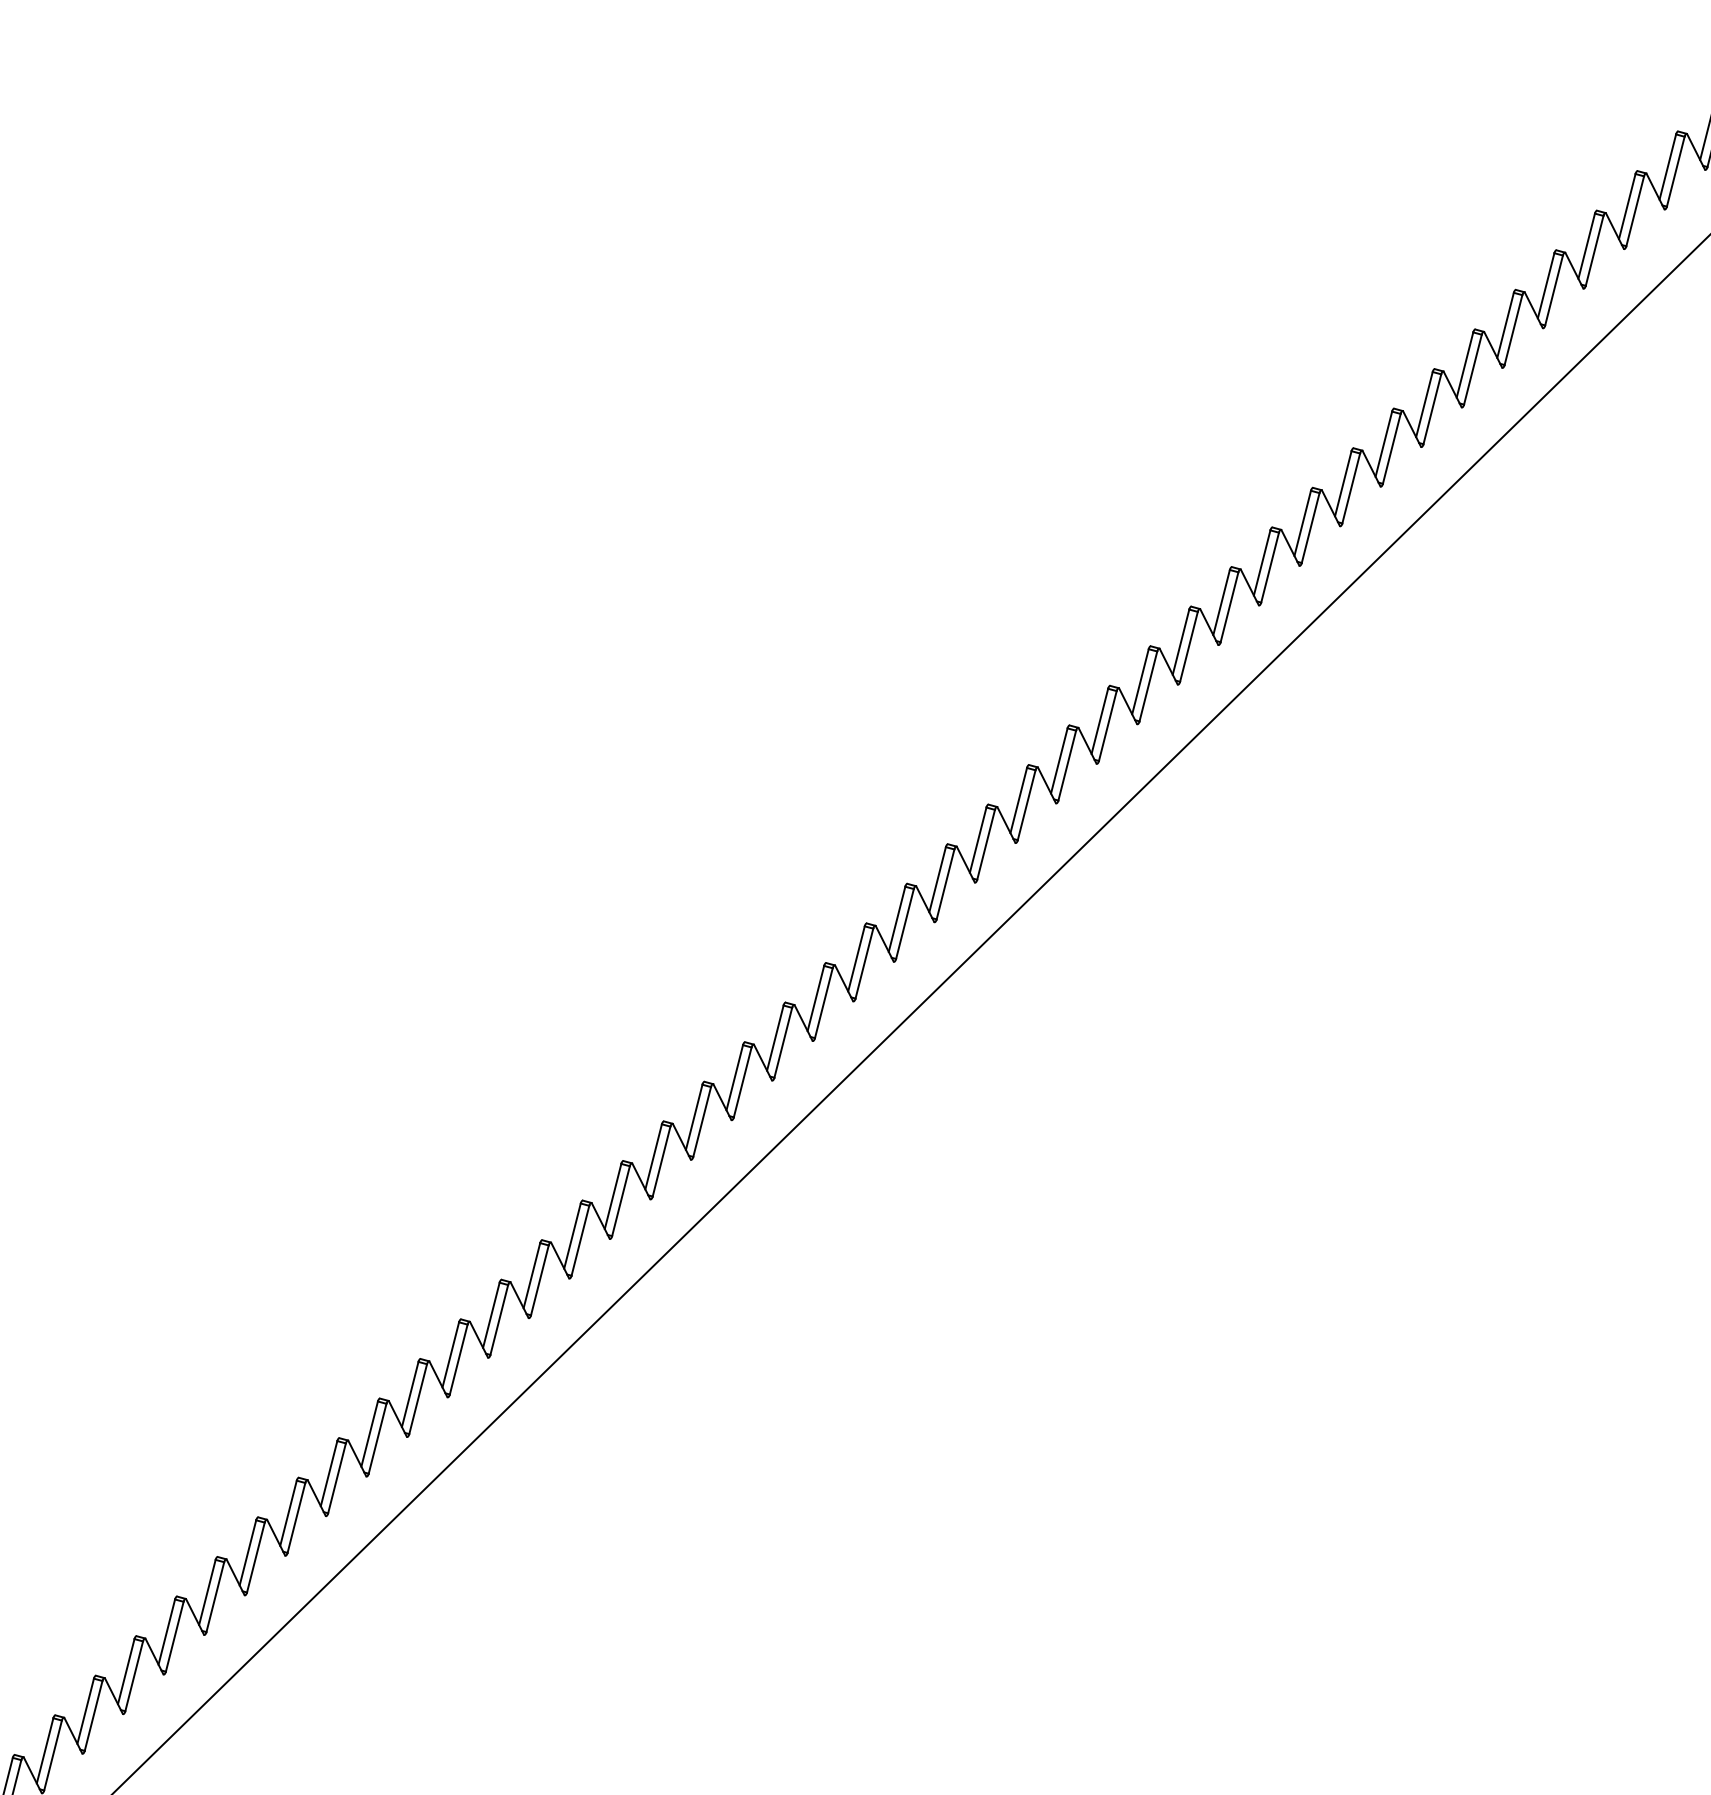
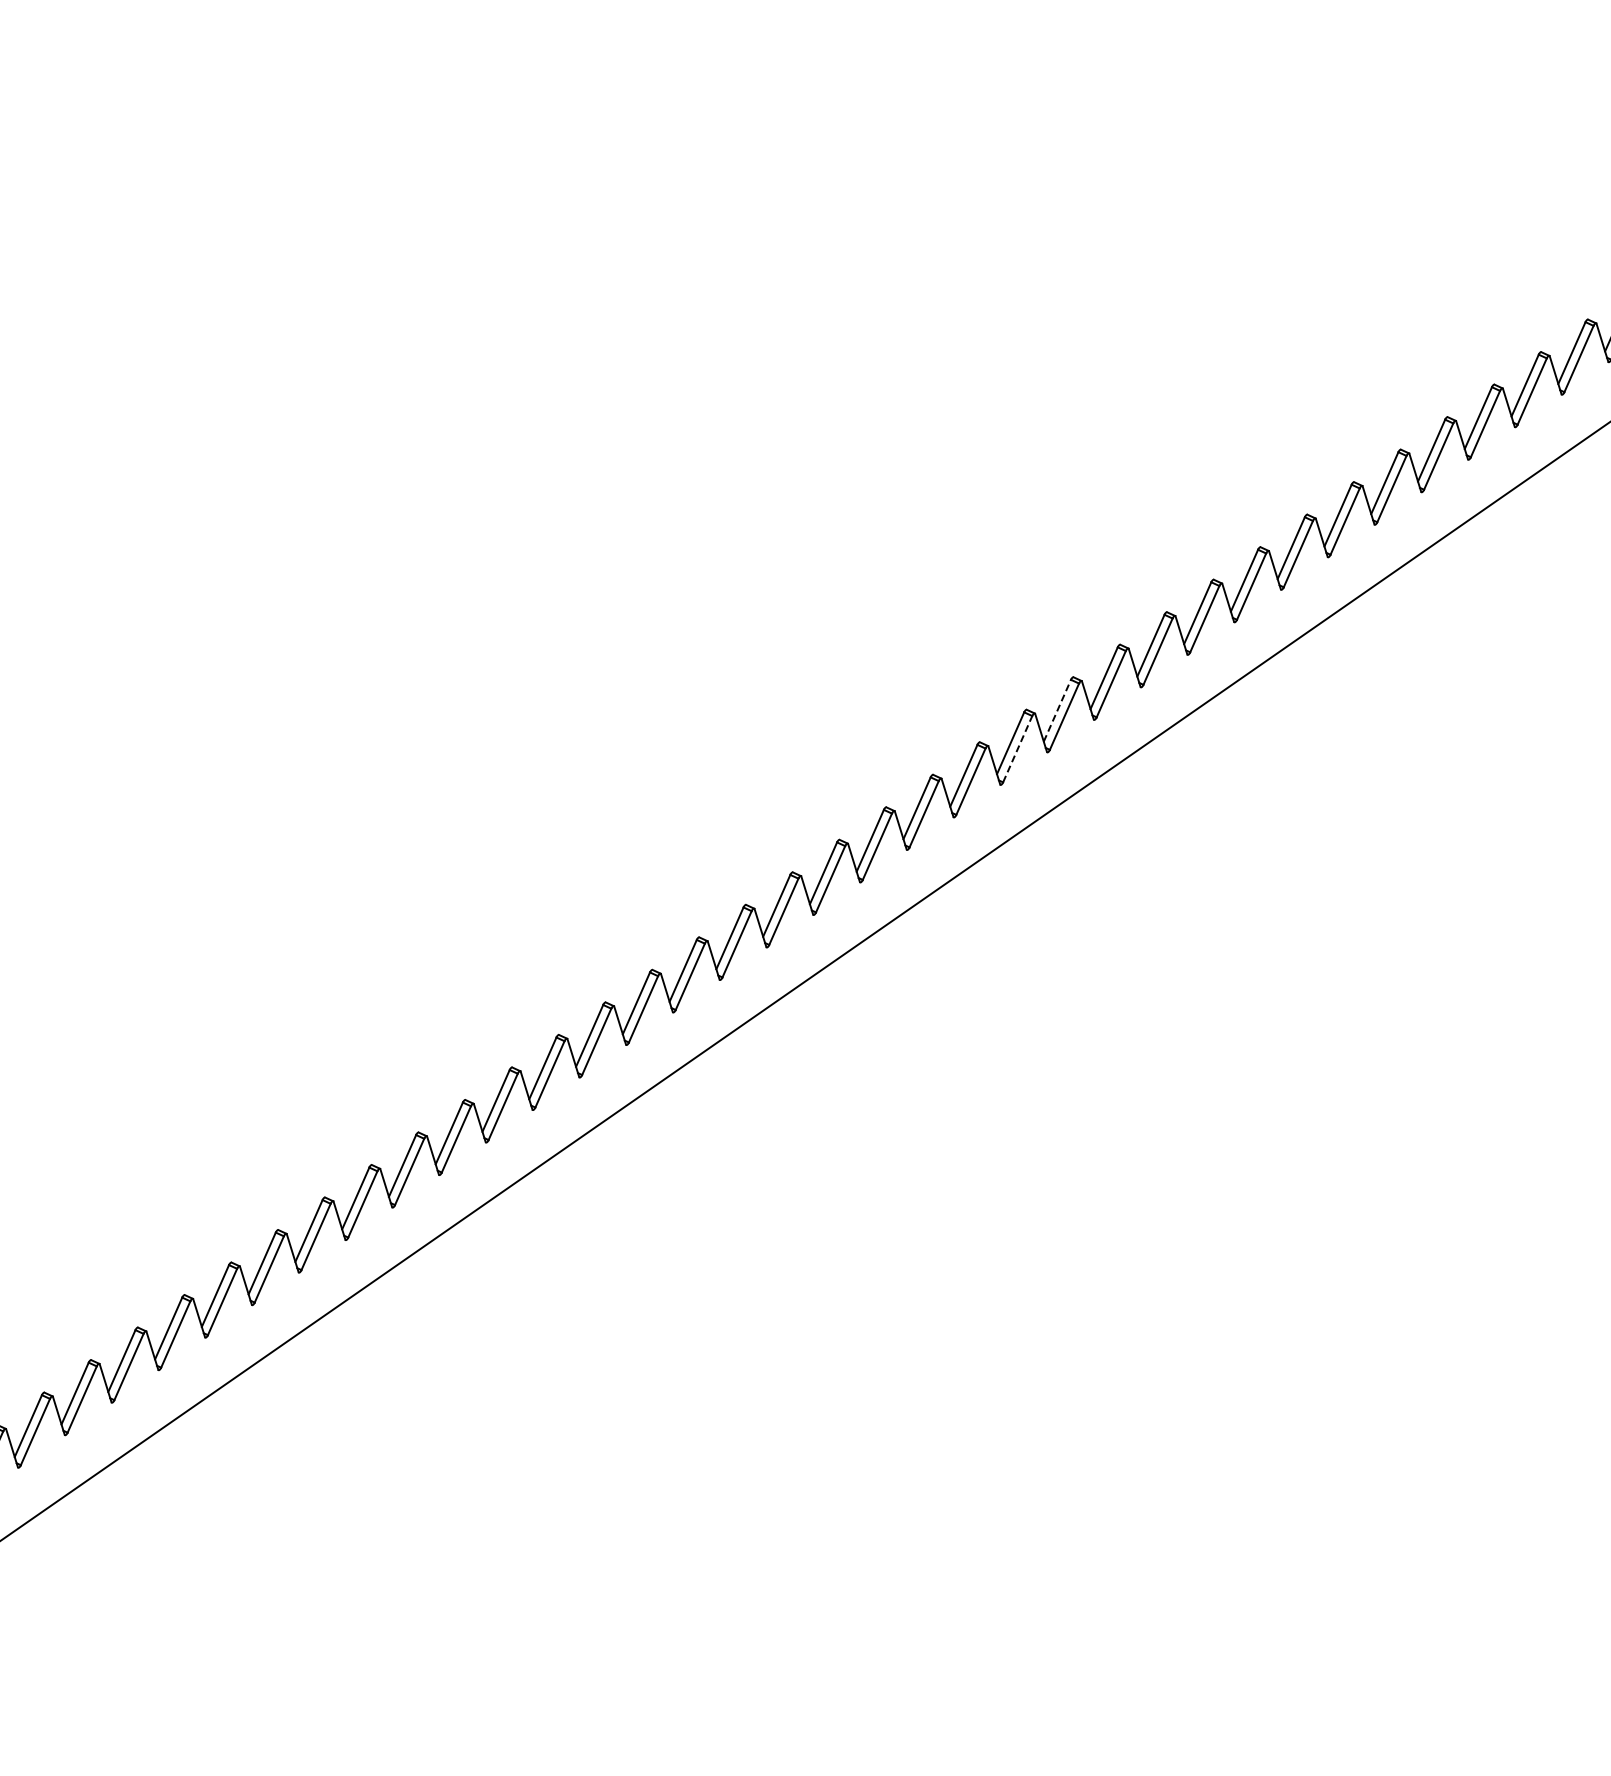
line: (1018, 800) -> (1057, 710), solid -> dashed
line: (986, 844) -> (1018, 748), solid -> dashed

